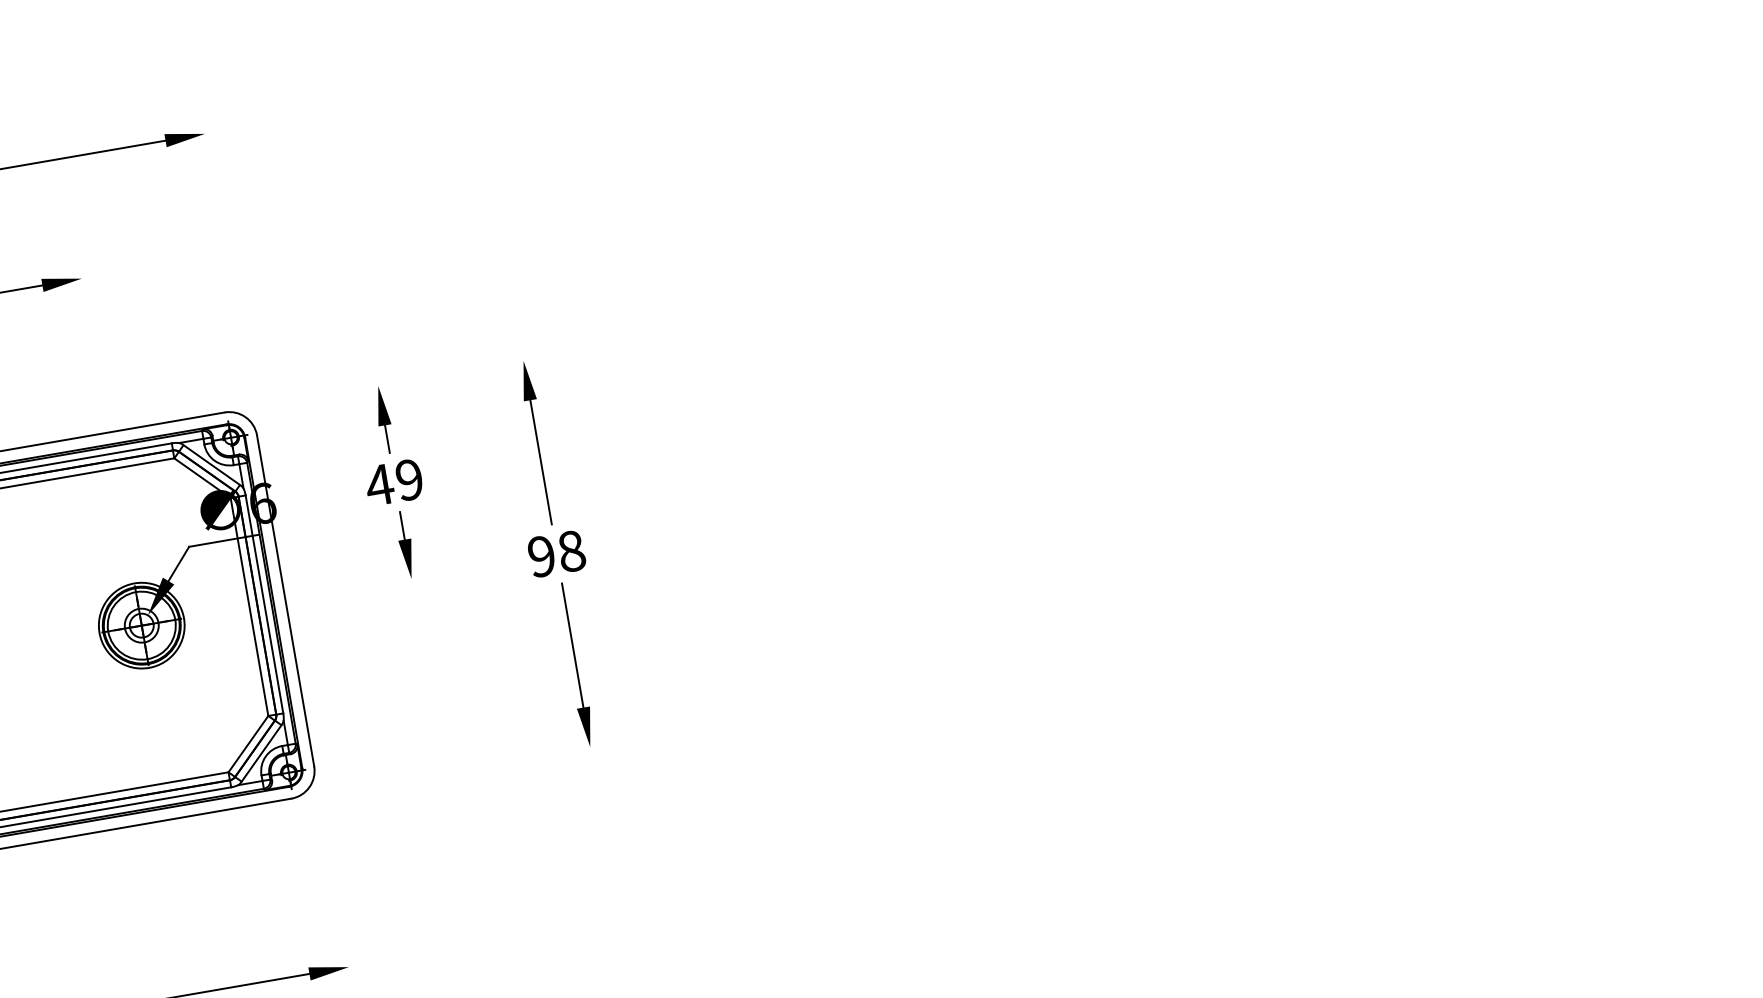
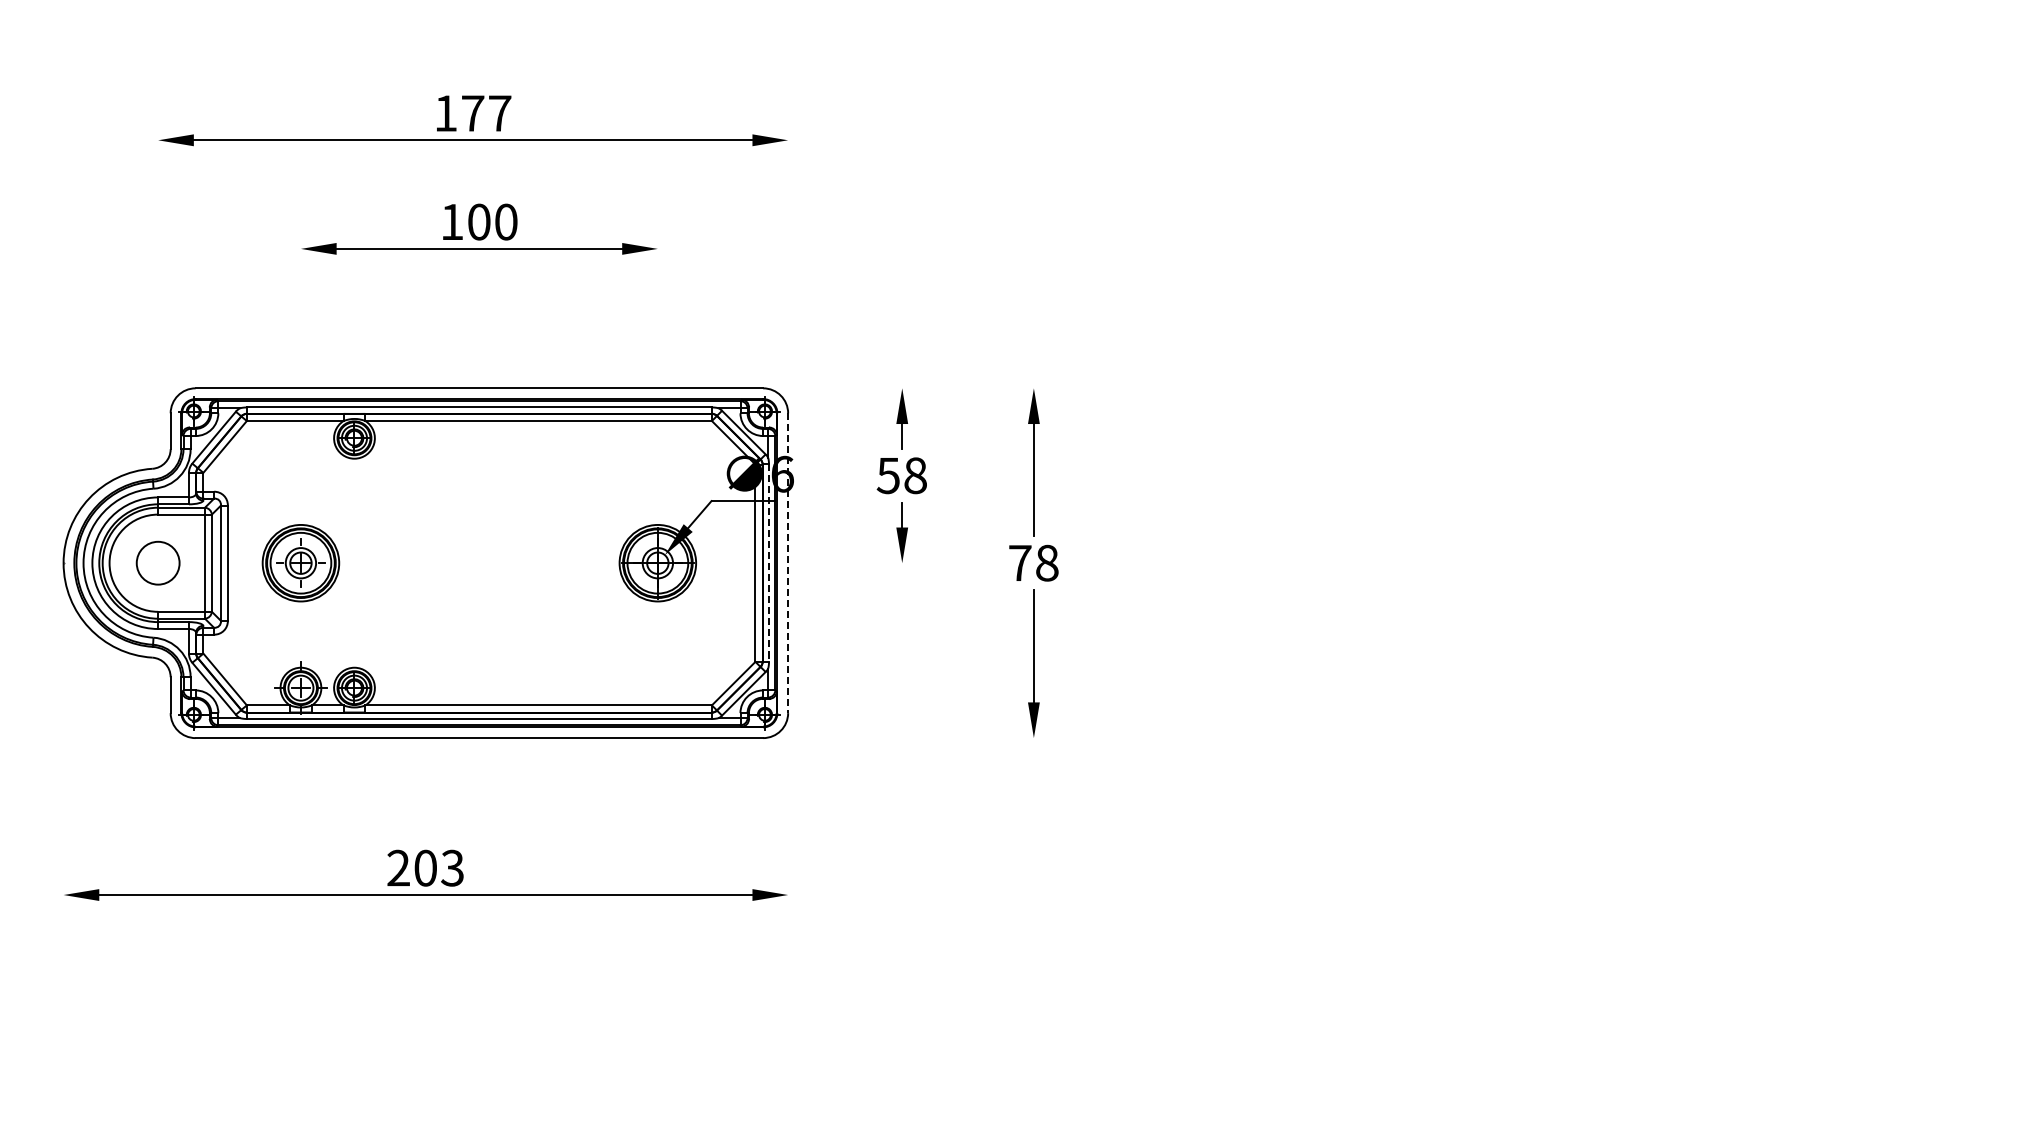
text: (394, 482) -> (901, 475), 49 -> 58
text: (541, 555) -> (1020, 562), 98 -> 78
line: (286, 601) -> (788, 563), solid -> dashed
line: (265, 604) -> (769, 563), solid -> dashed

